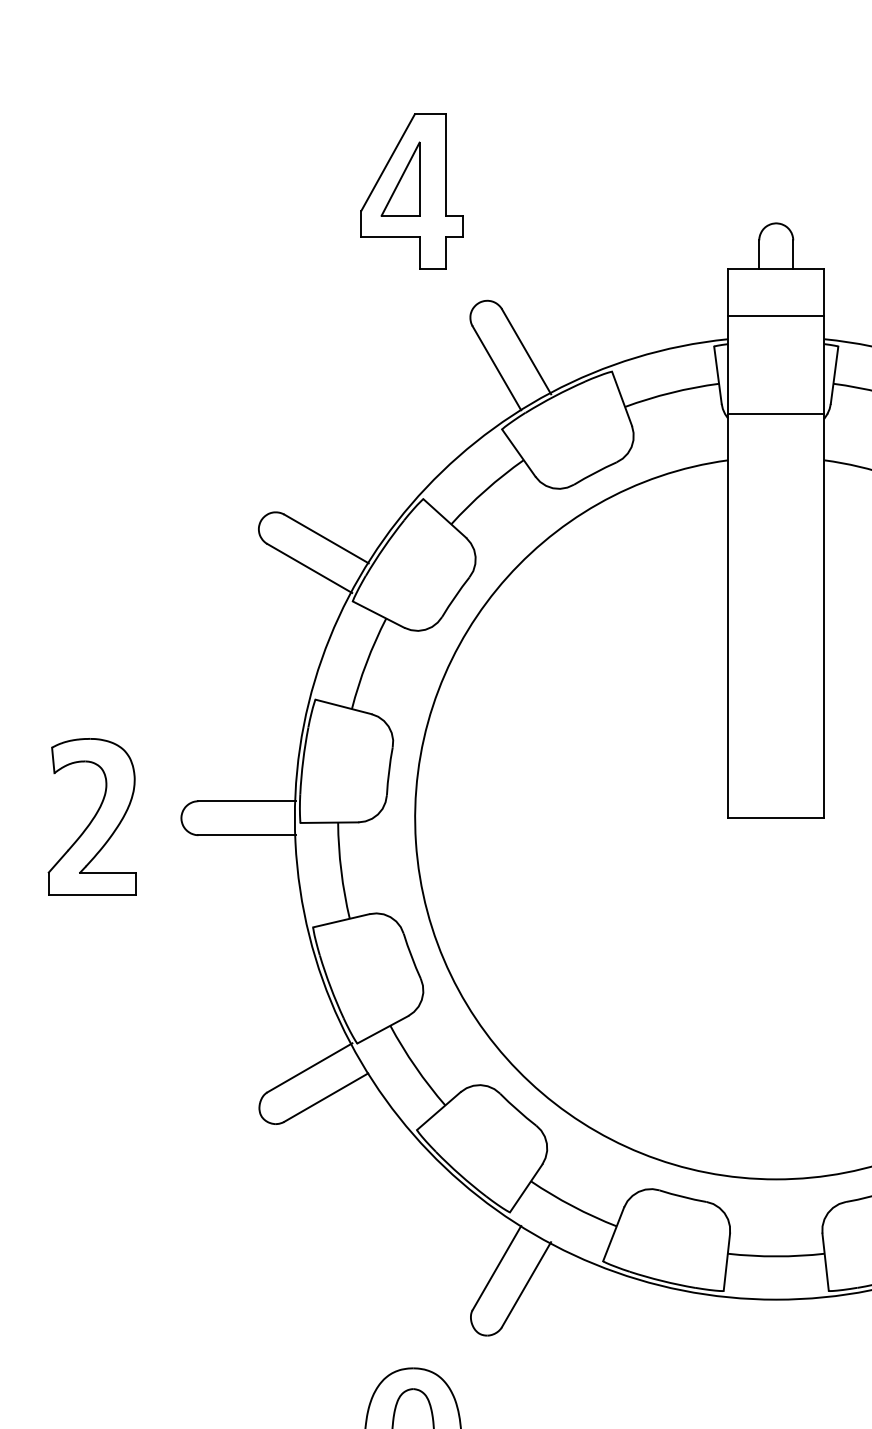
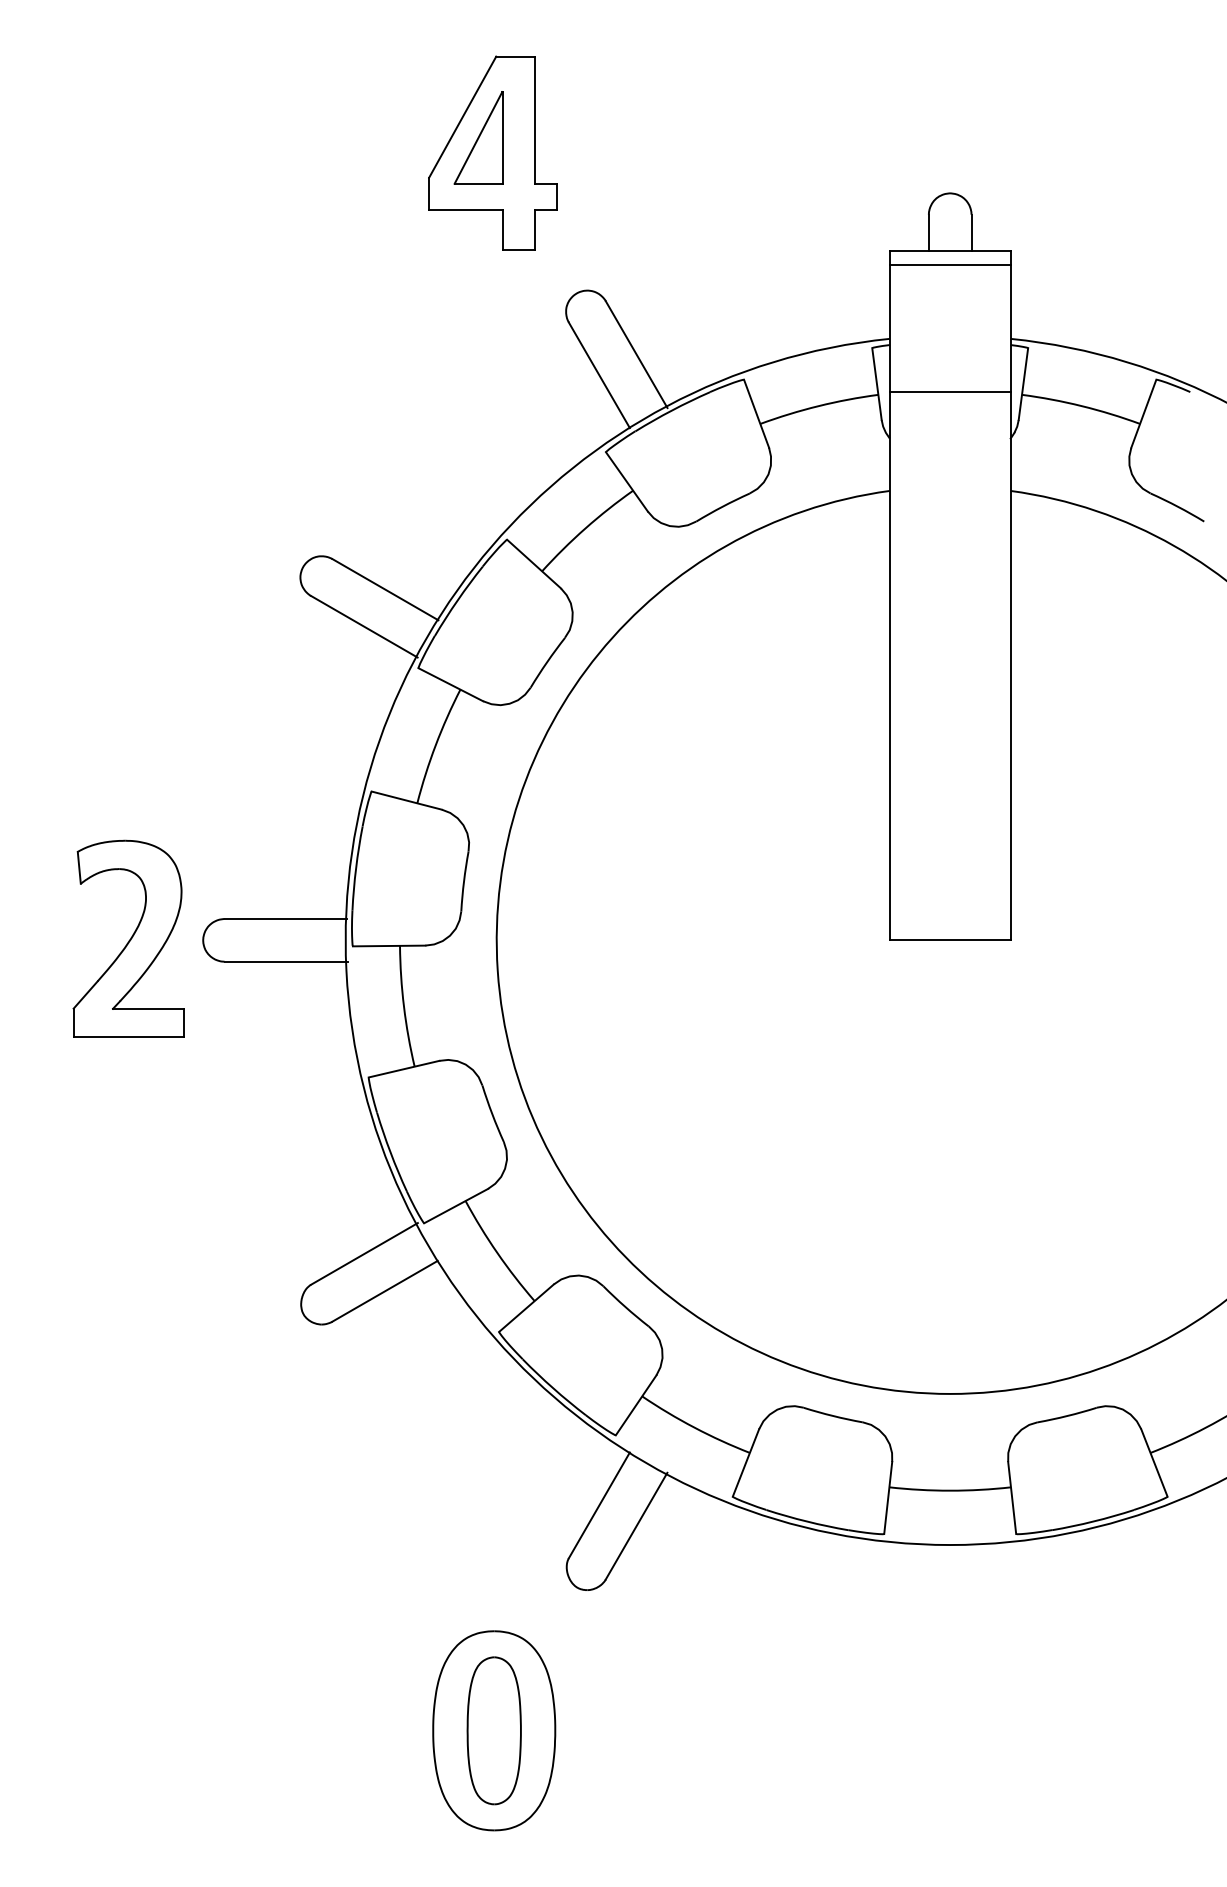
line: (775, 315) -> (949, 264), moved
line: (775, 413) -> (949, 392), moved
part: (92, 816) -> (128, 938), moved

